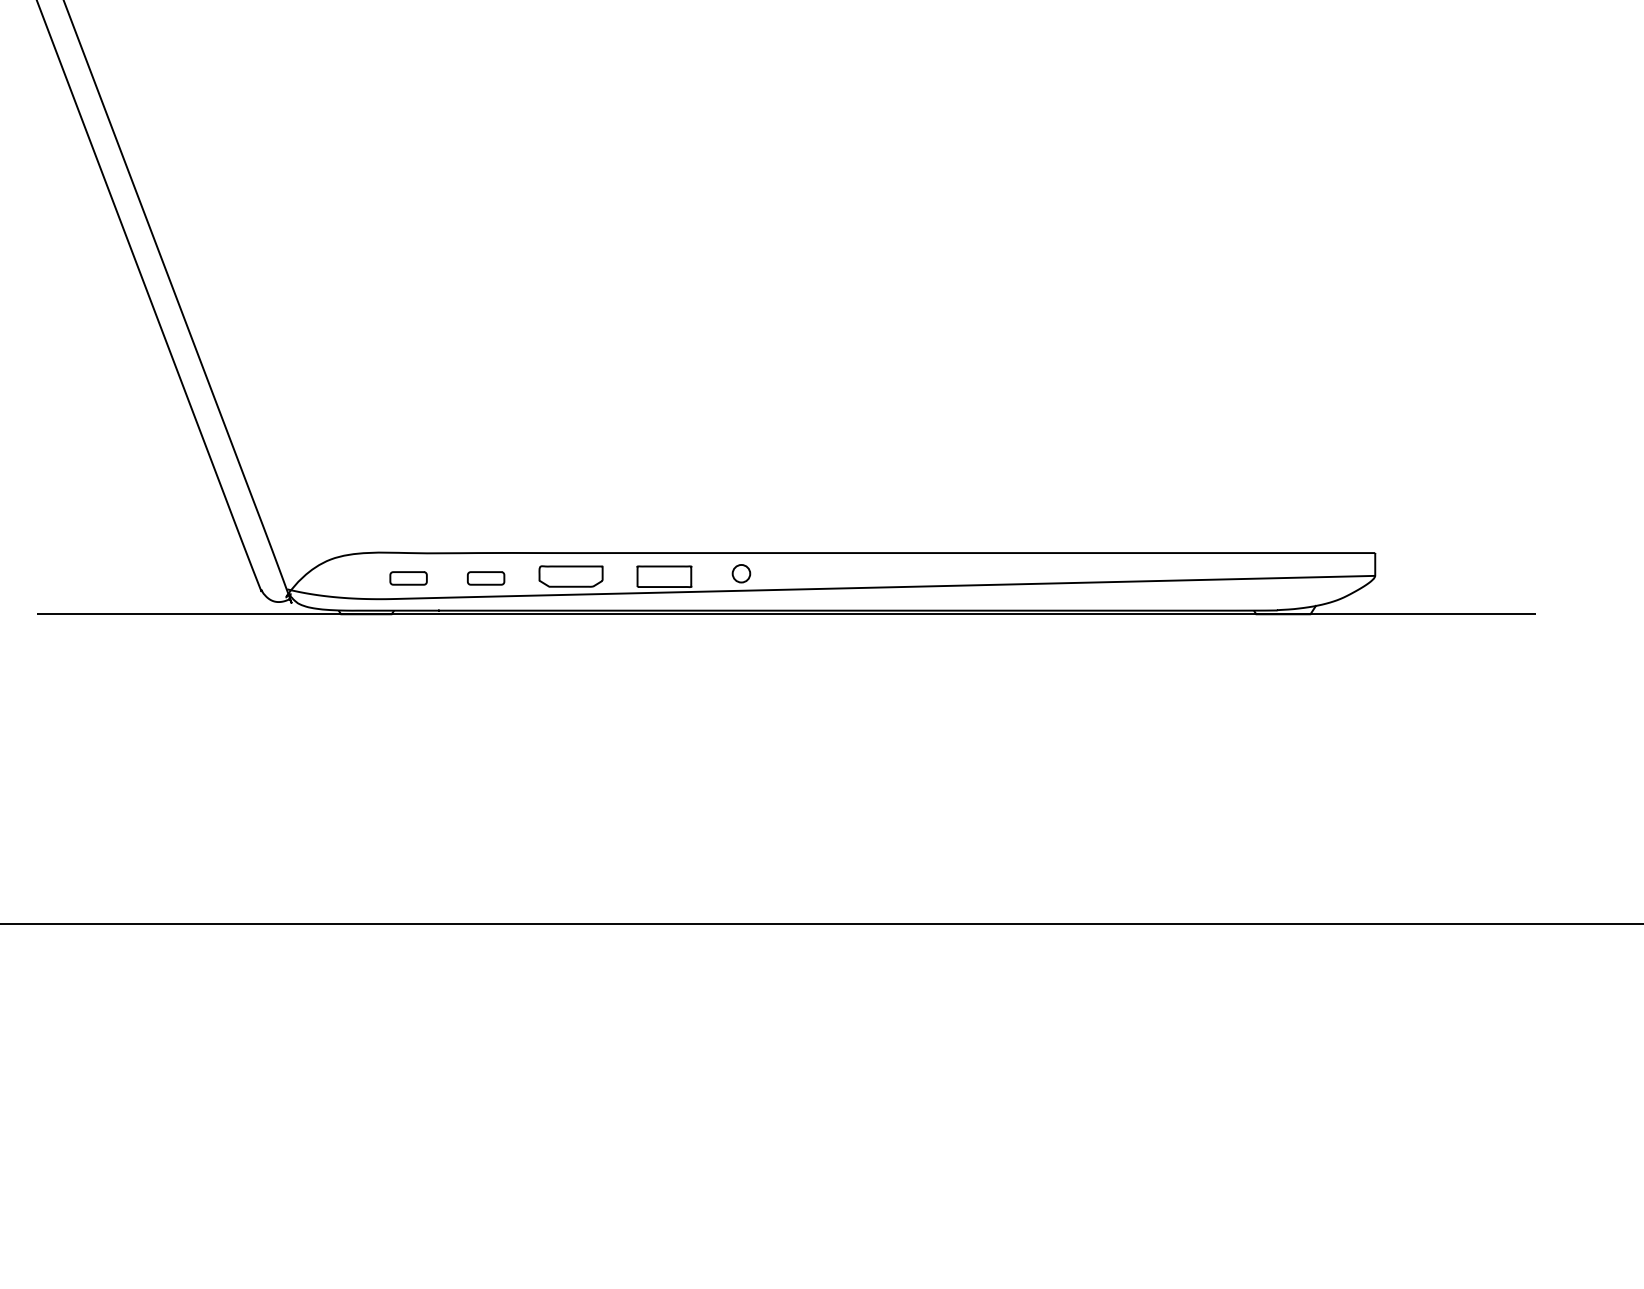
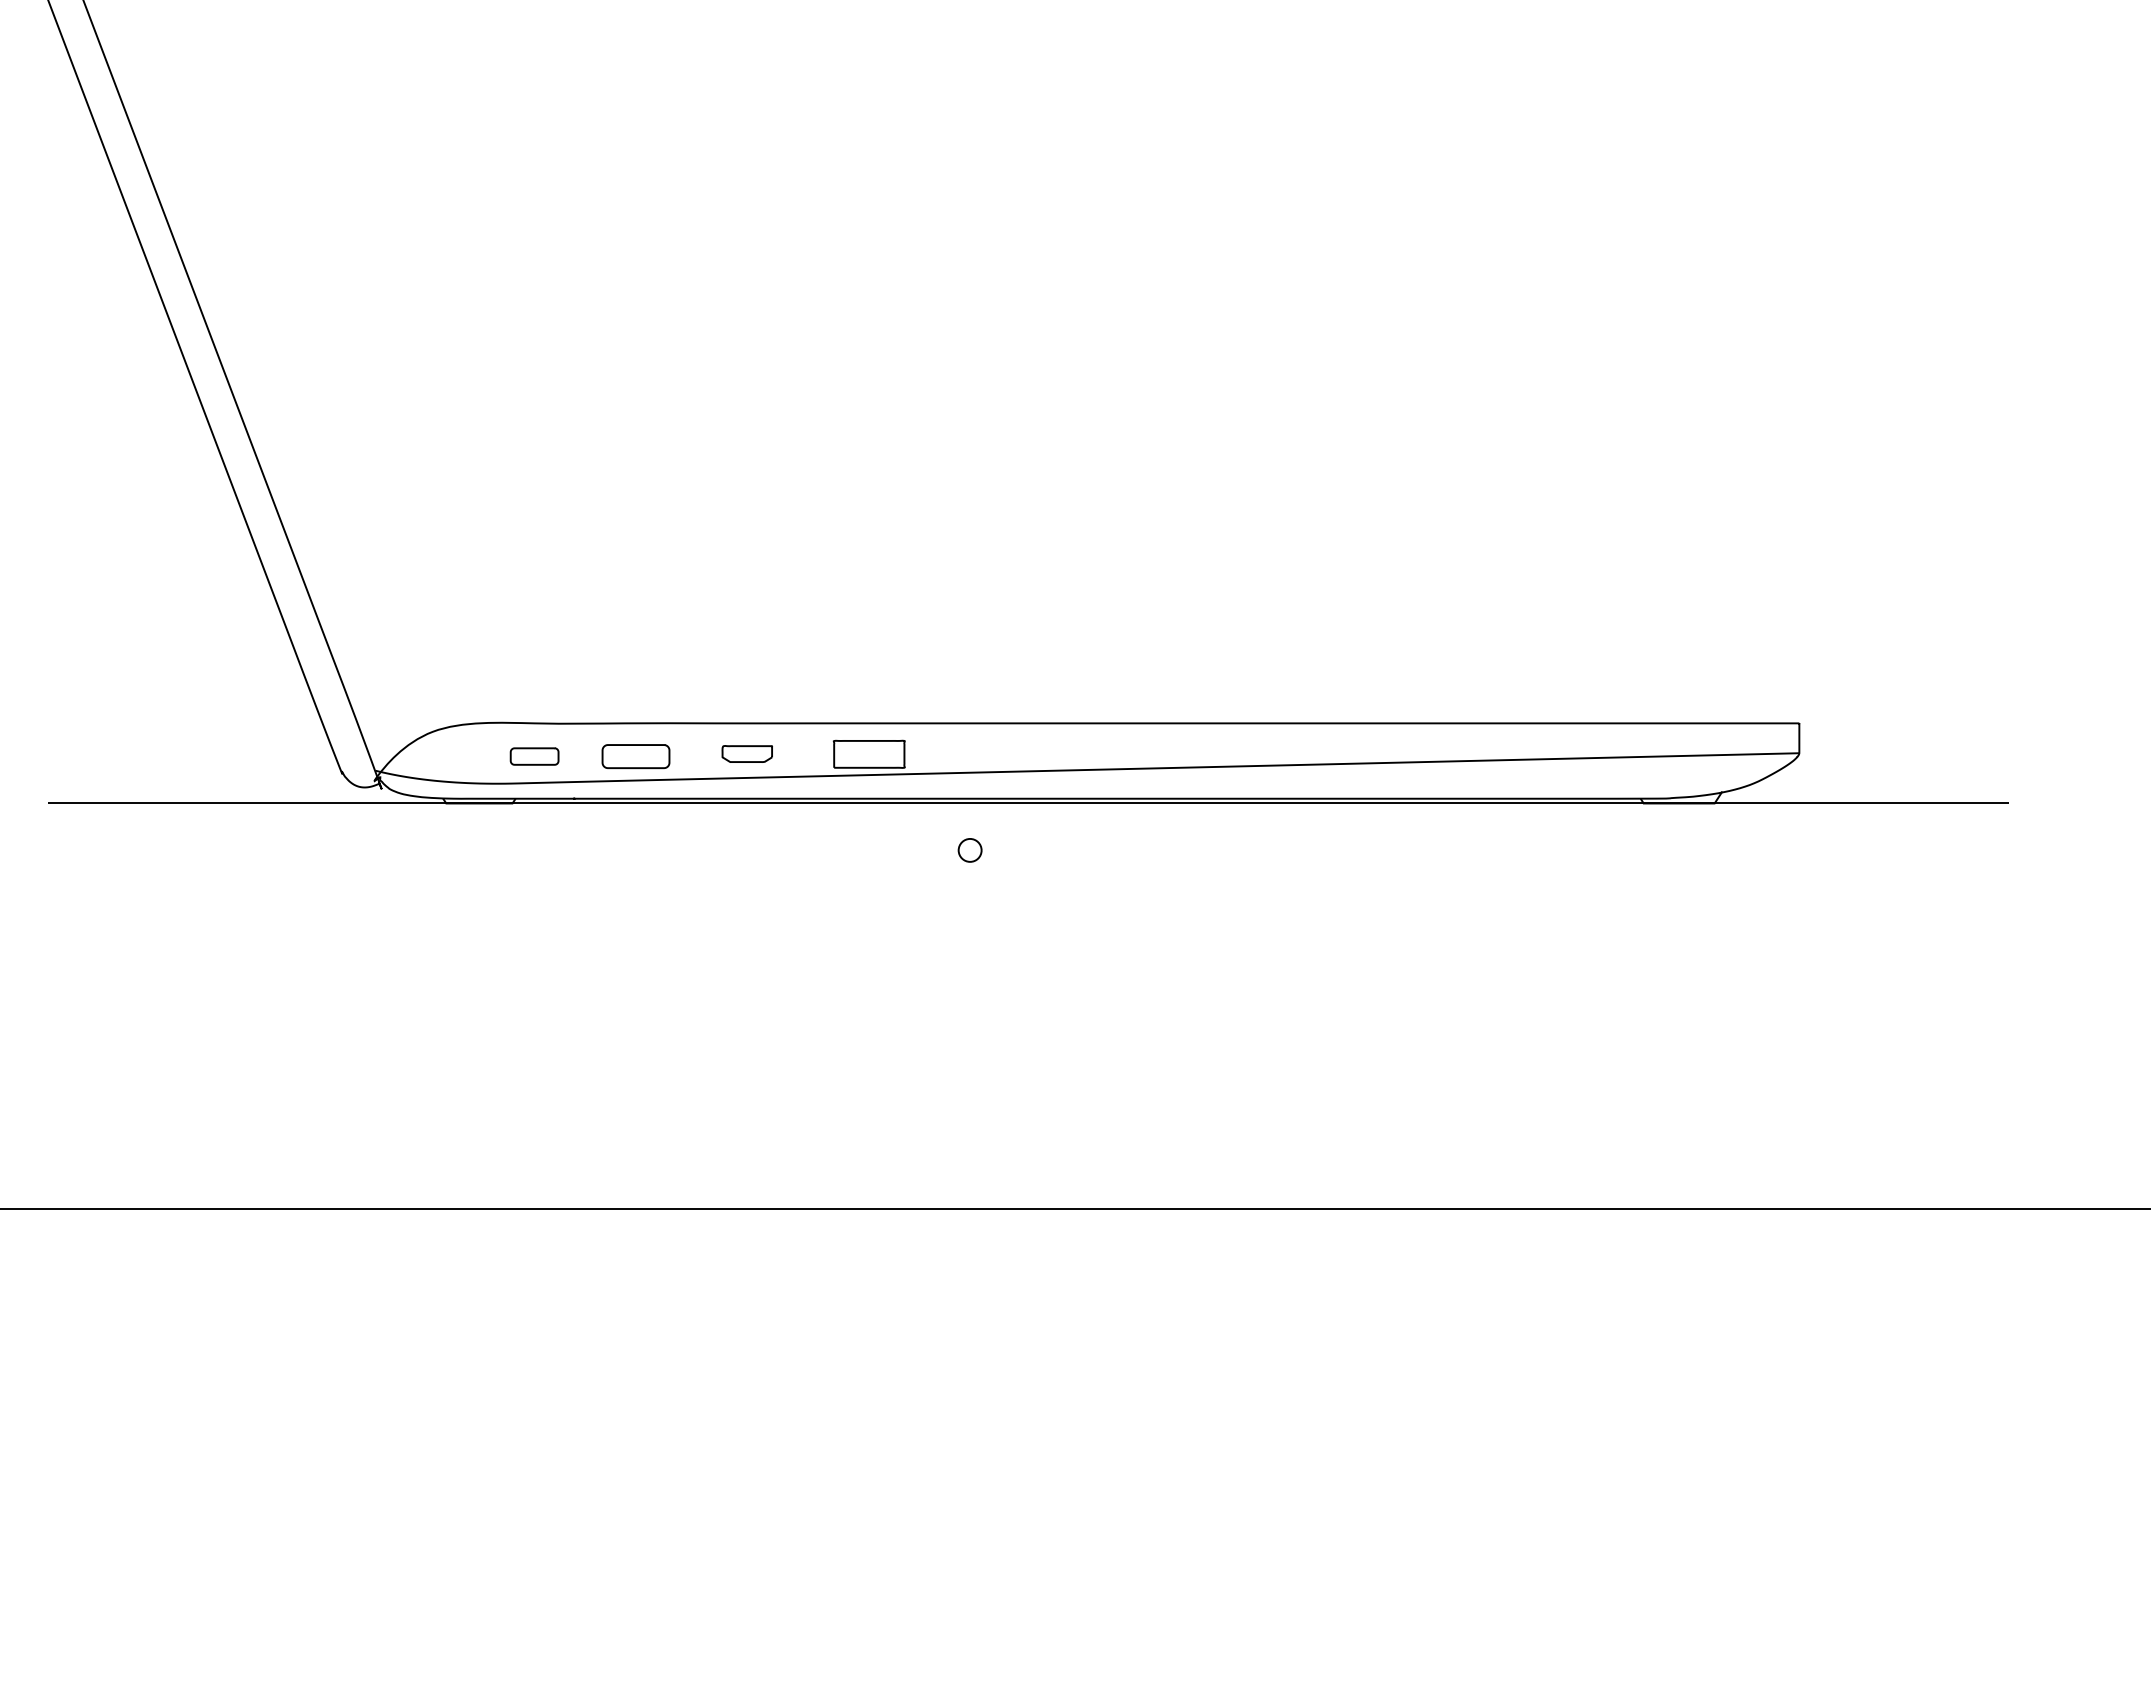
circle: (740, 573) -> (969, 850), moved
part: (571, 576) -> (747, 753), size x0.6
part: (485, 578) -> (635, 756), size x1.4

